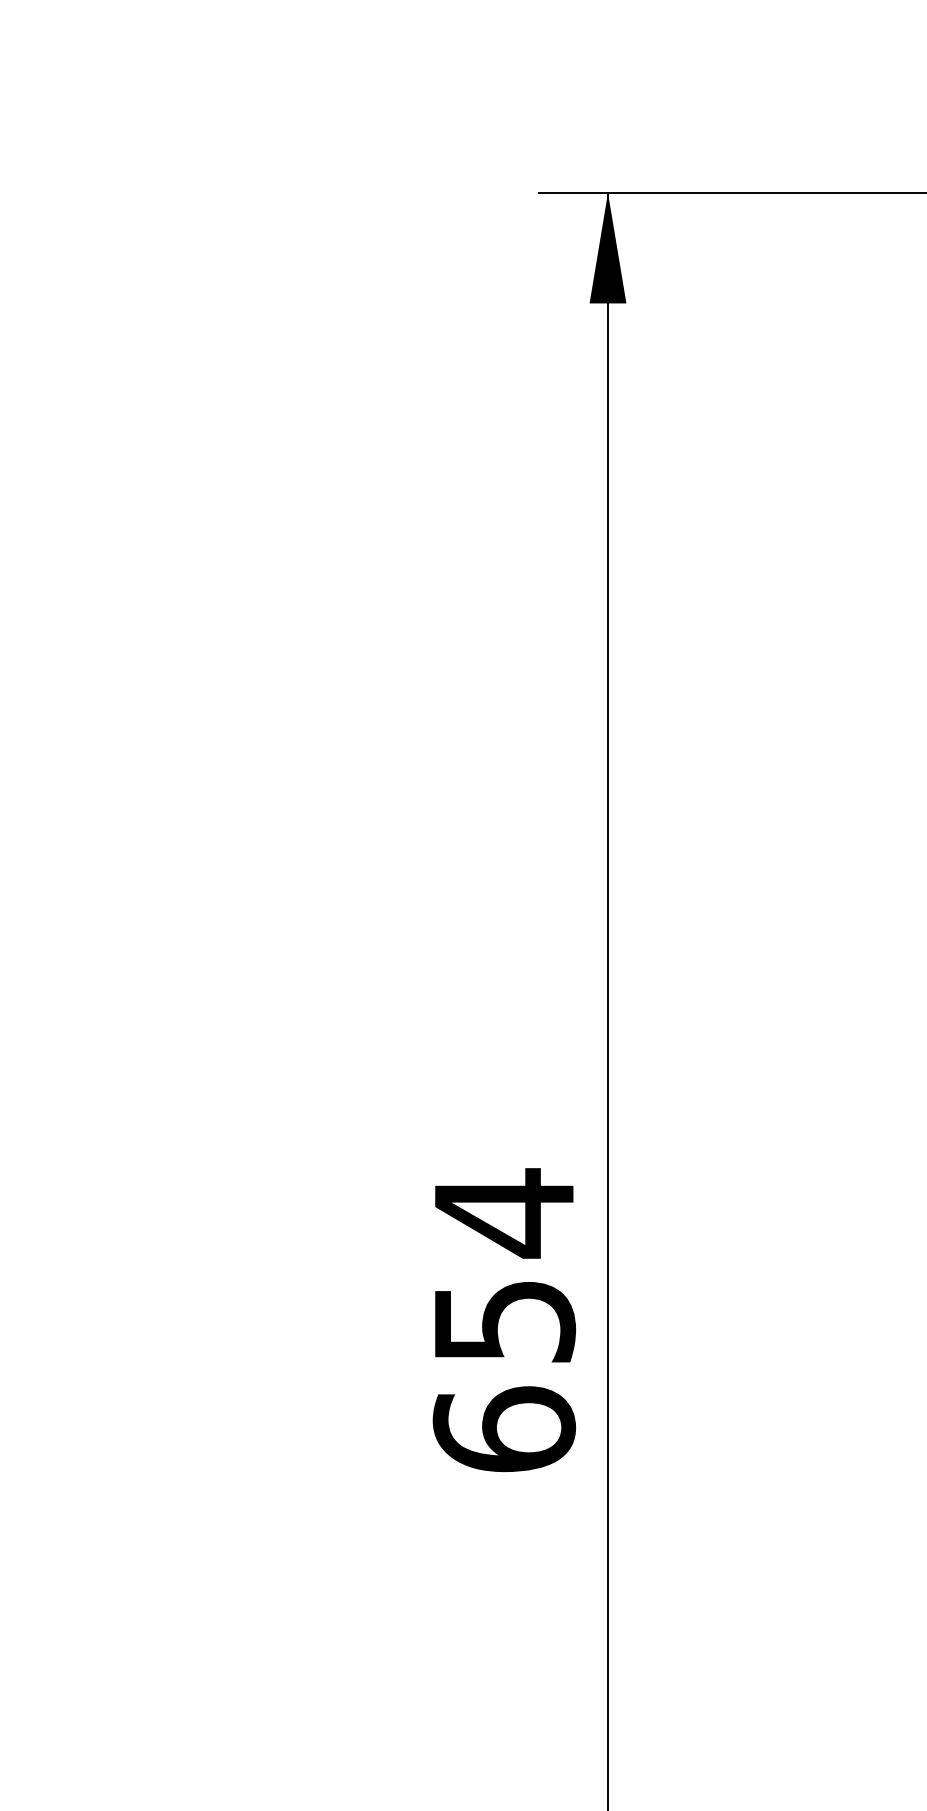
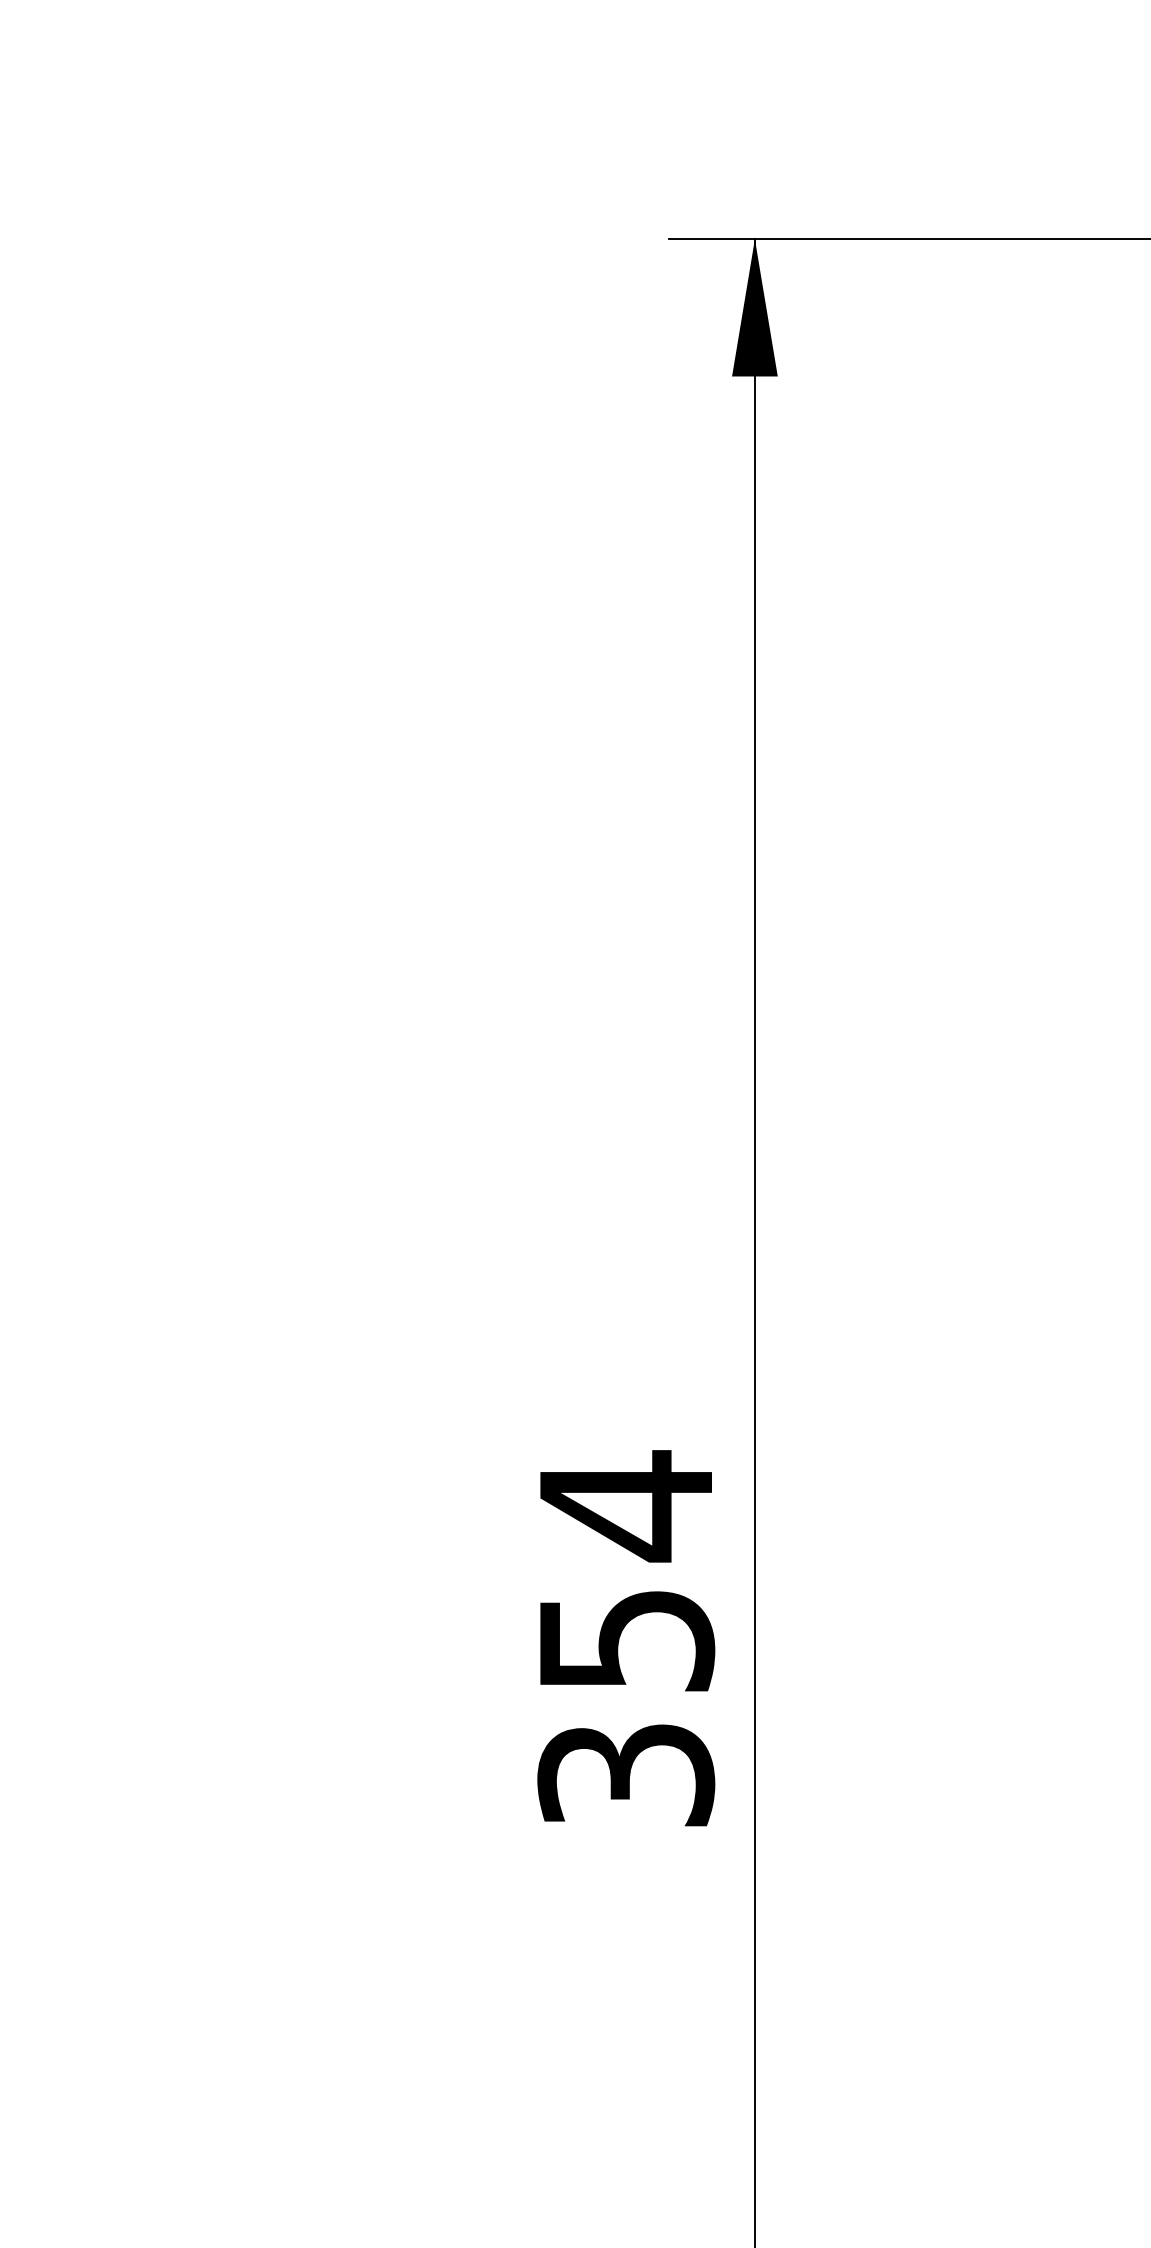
text: (504, 1429) -> (626, 1774), 654 -> 354

